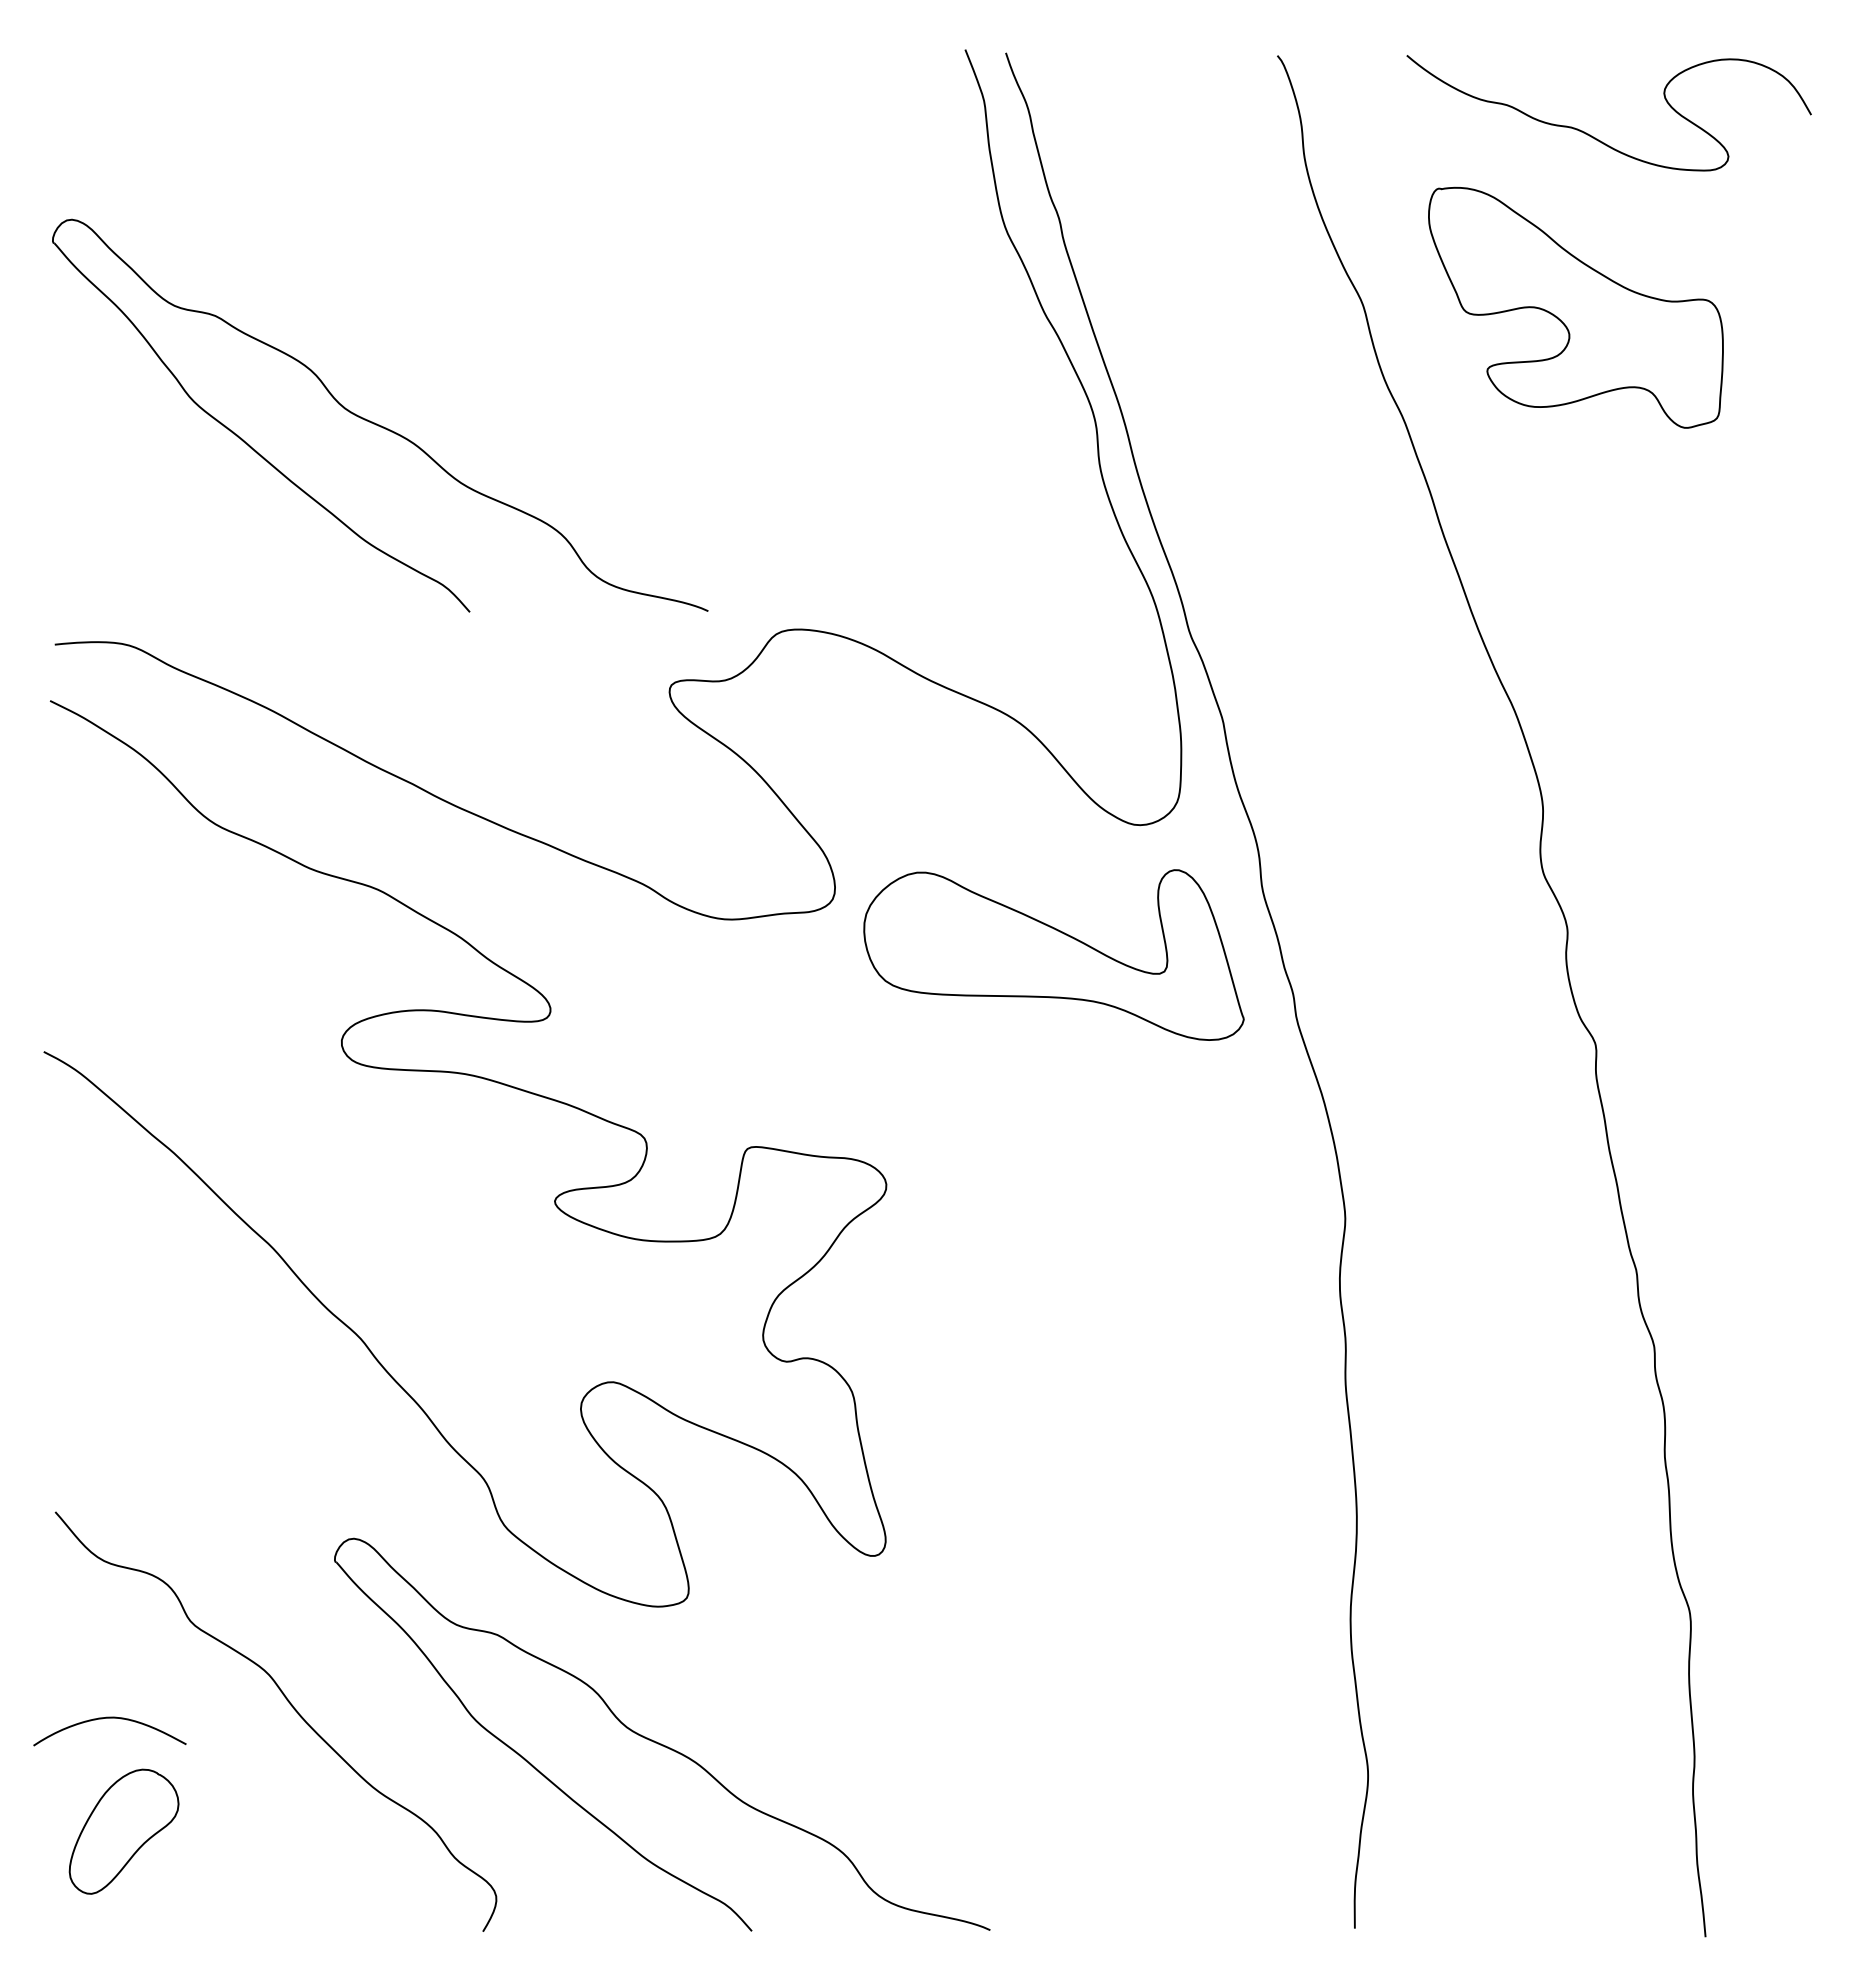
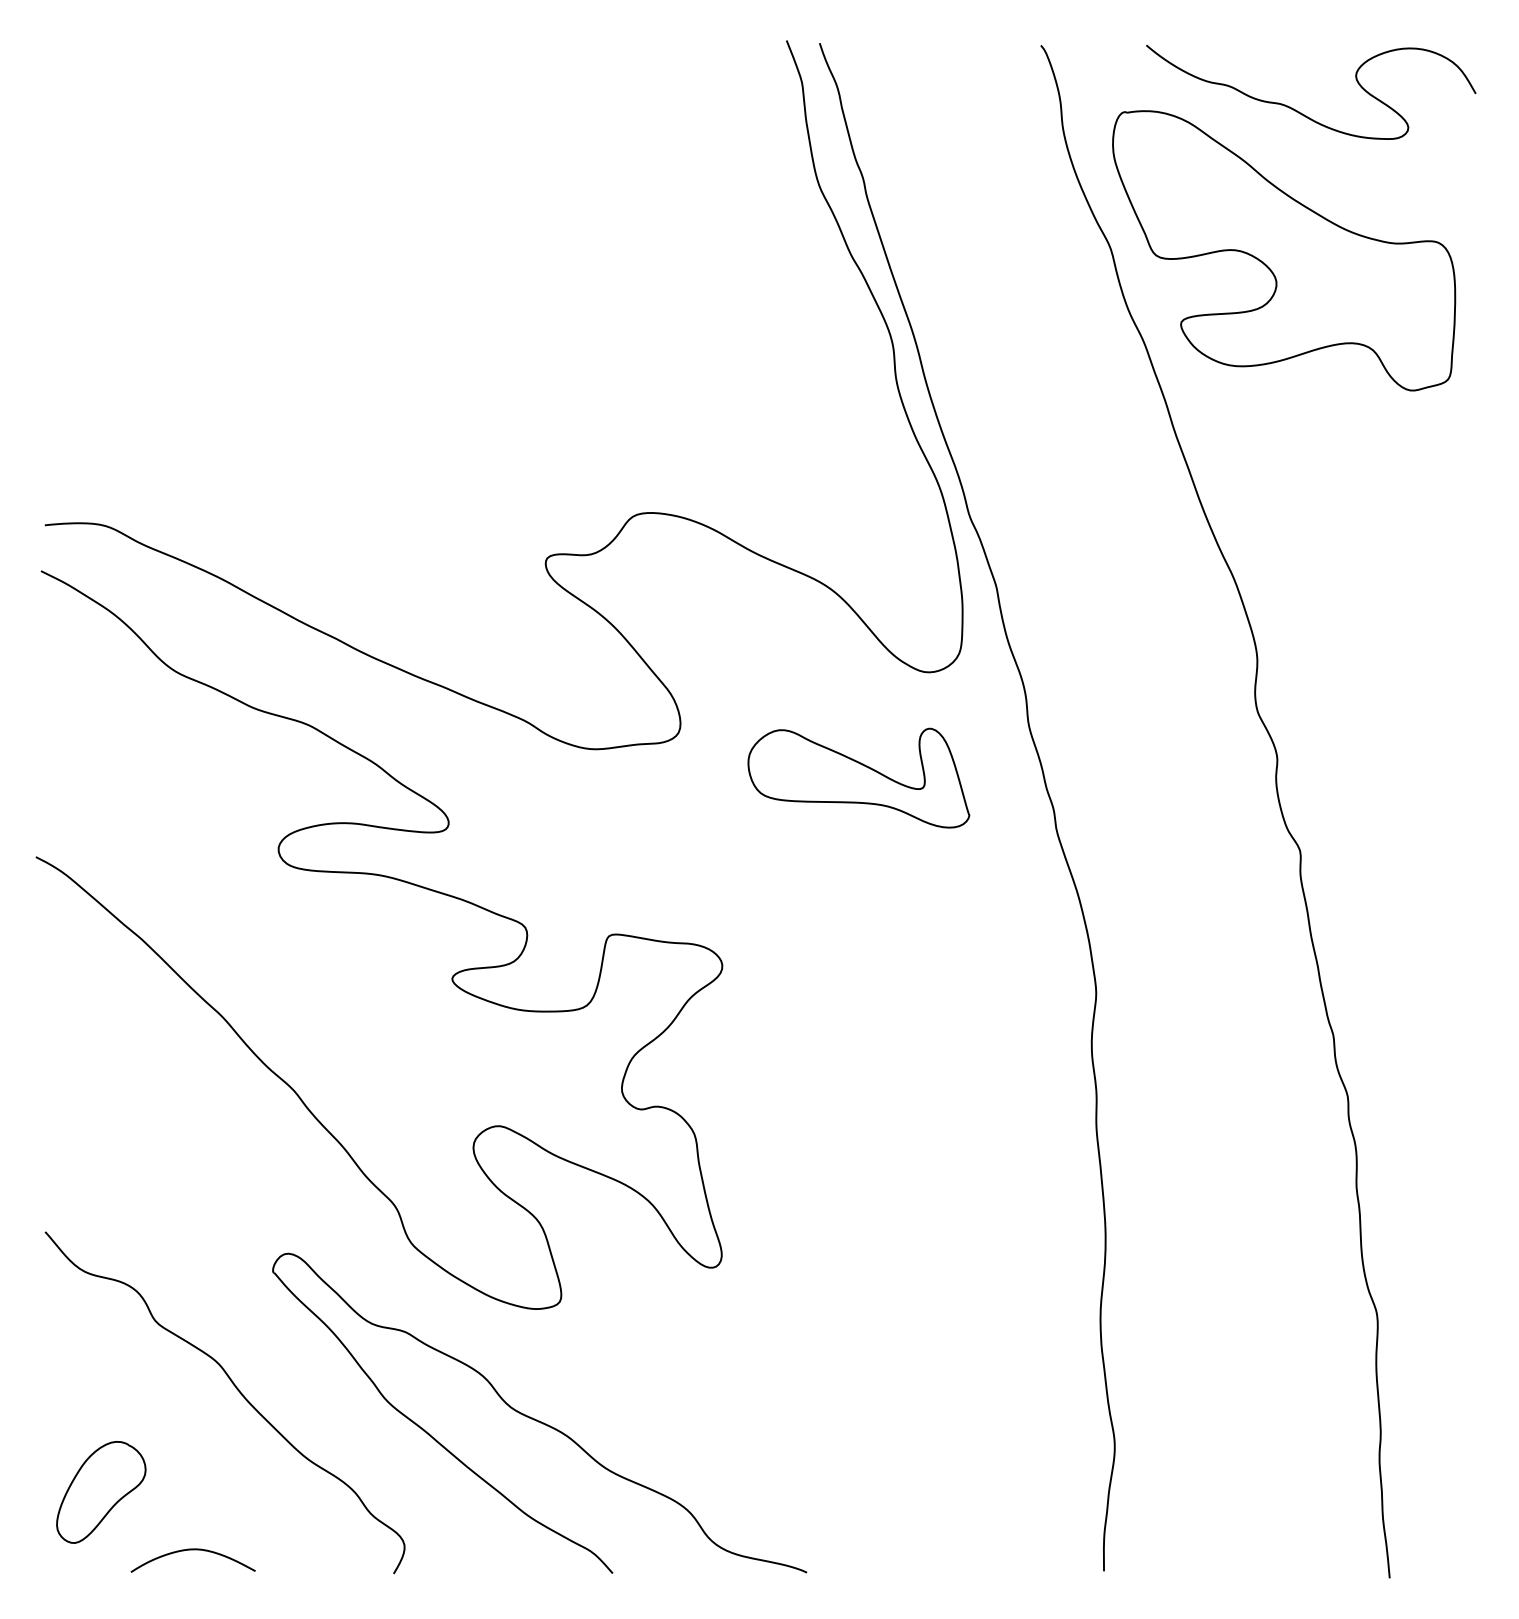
part: (1575, 307) -> (1283, 250), size x1.43
part: (377, 423) -> (307, 345), removed
part: (1053, 954) -> (858, 777), size x0.71
curve: (109, 1718) -> (192, 1550), moved

